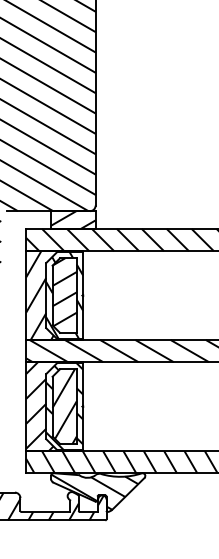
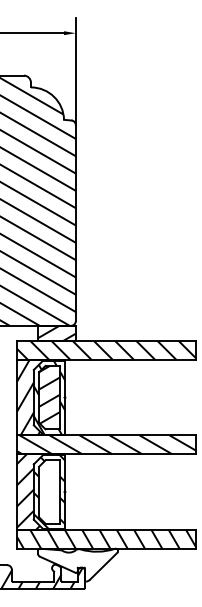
hatch: (64, 405) -> (49, 491), removed
hatch: (95, 491) -> (75, 564), removed

